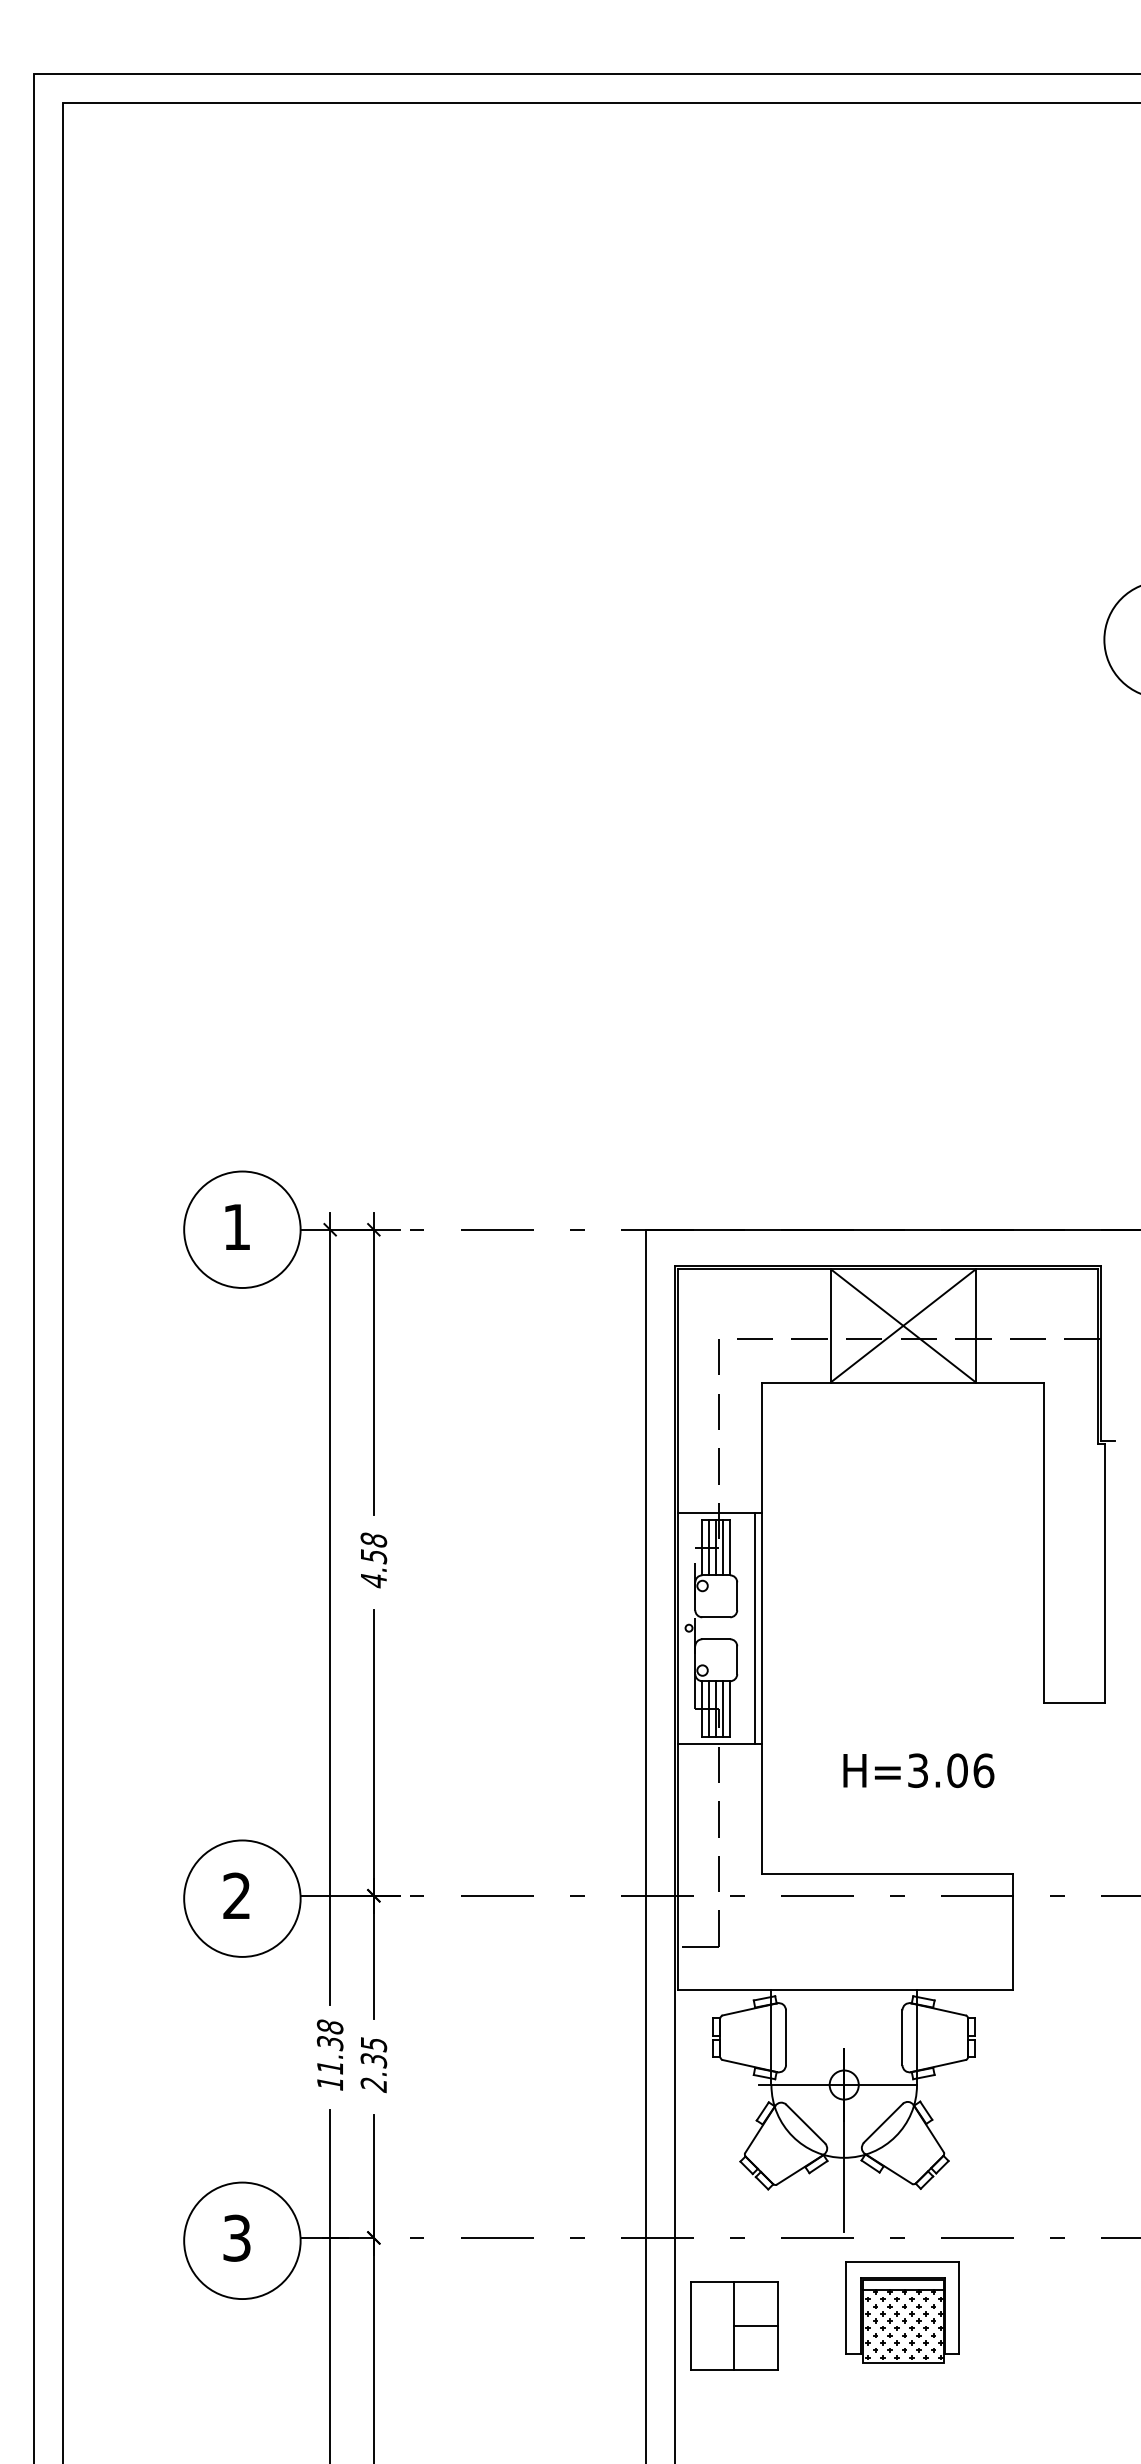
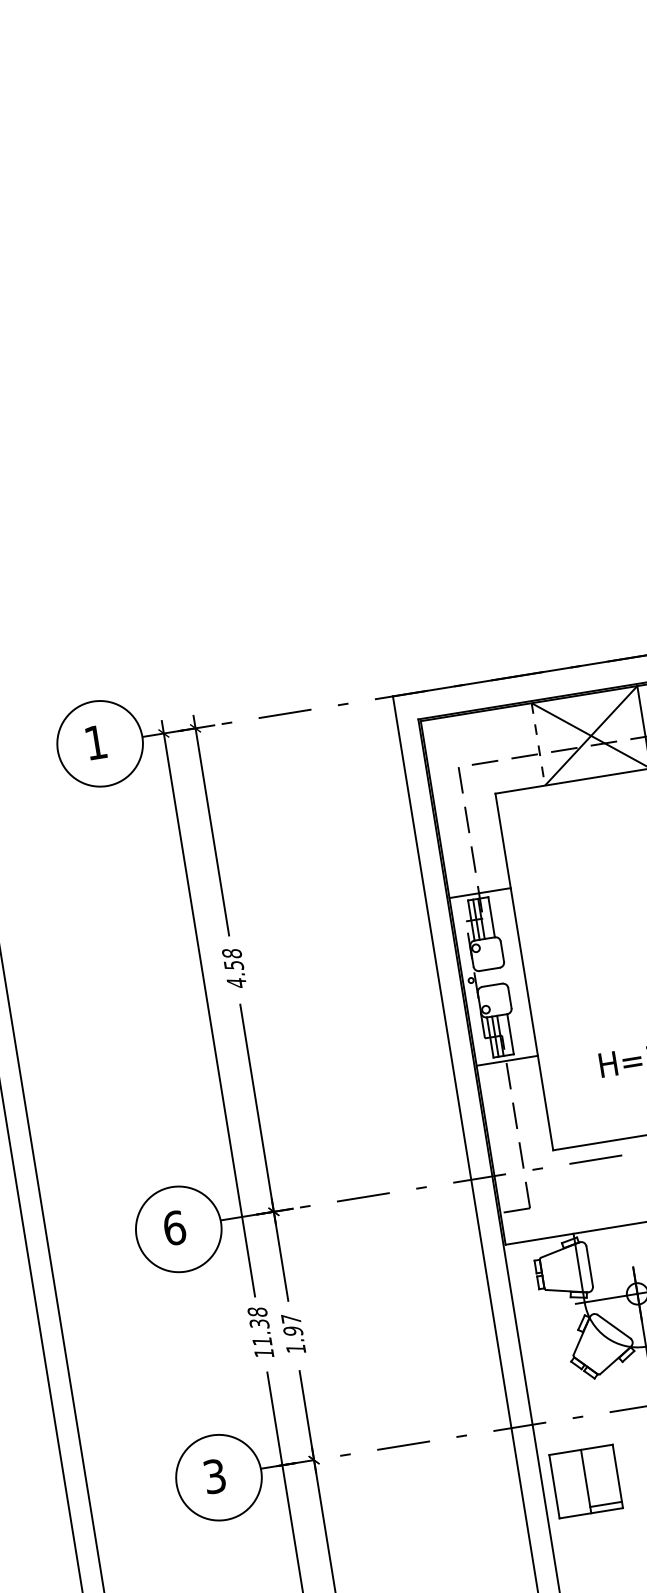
line: (830, 1325) -> (538, 744), solid -> dashed
line: (723, 1547) -> (486, 917), removed
line: (754, 1627) -> (518, 972), removed
line: (723, 1708) -> (505, 1034), removed
text: (237, 1895) -> (174, 1227), 2 -> 6
text: (373, 2064) -> (293, 1334), 2.35 -> 1.97
line: (756, 2325) -> (606, 1504), moved

